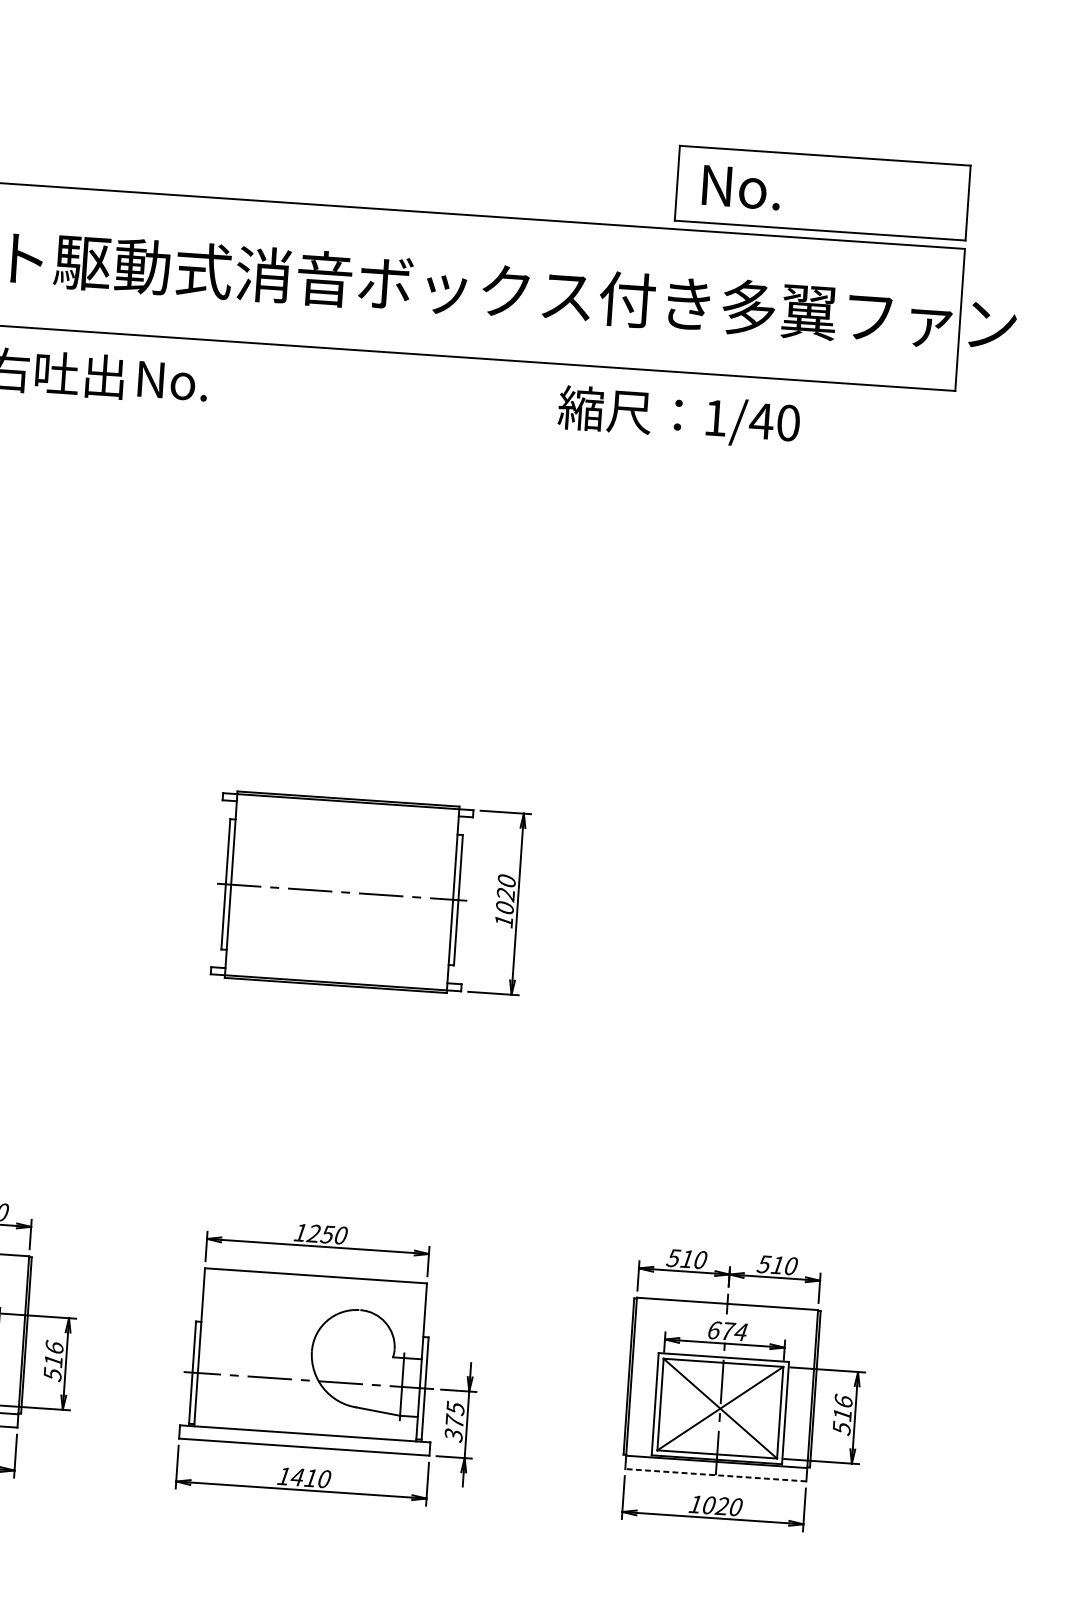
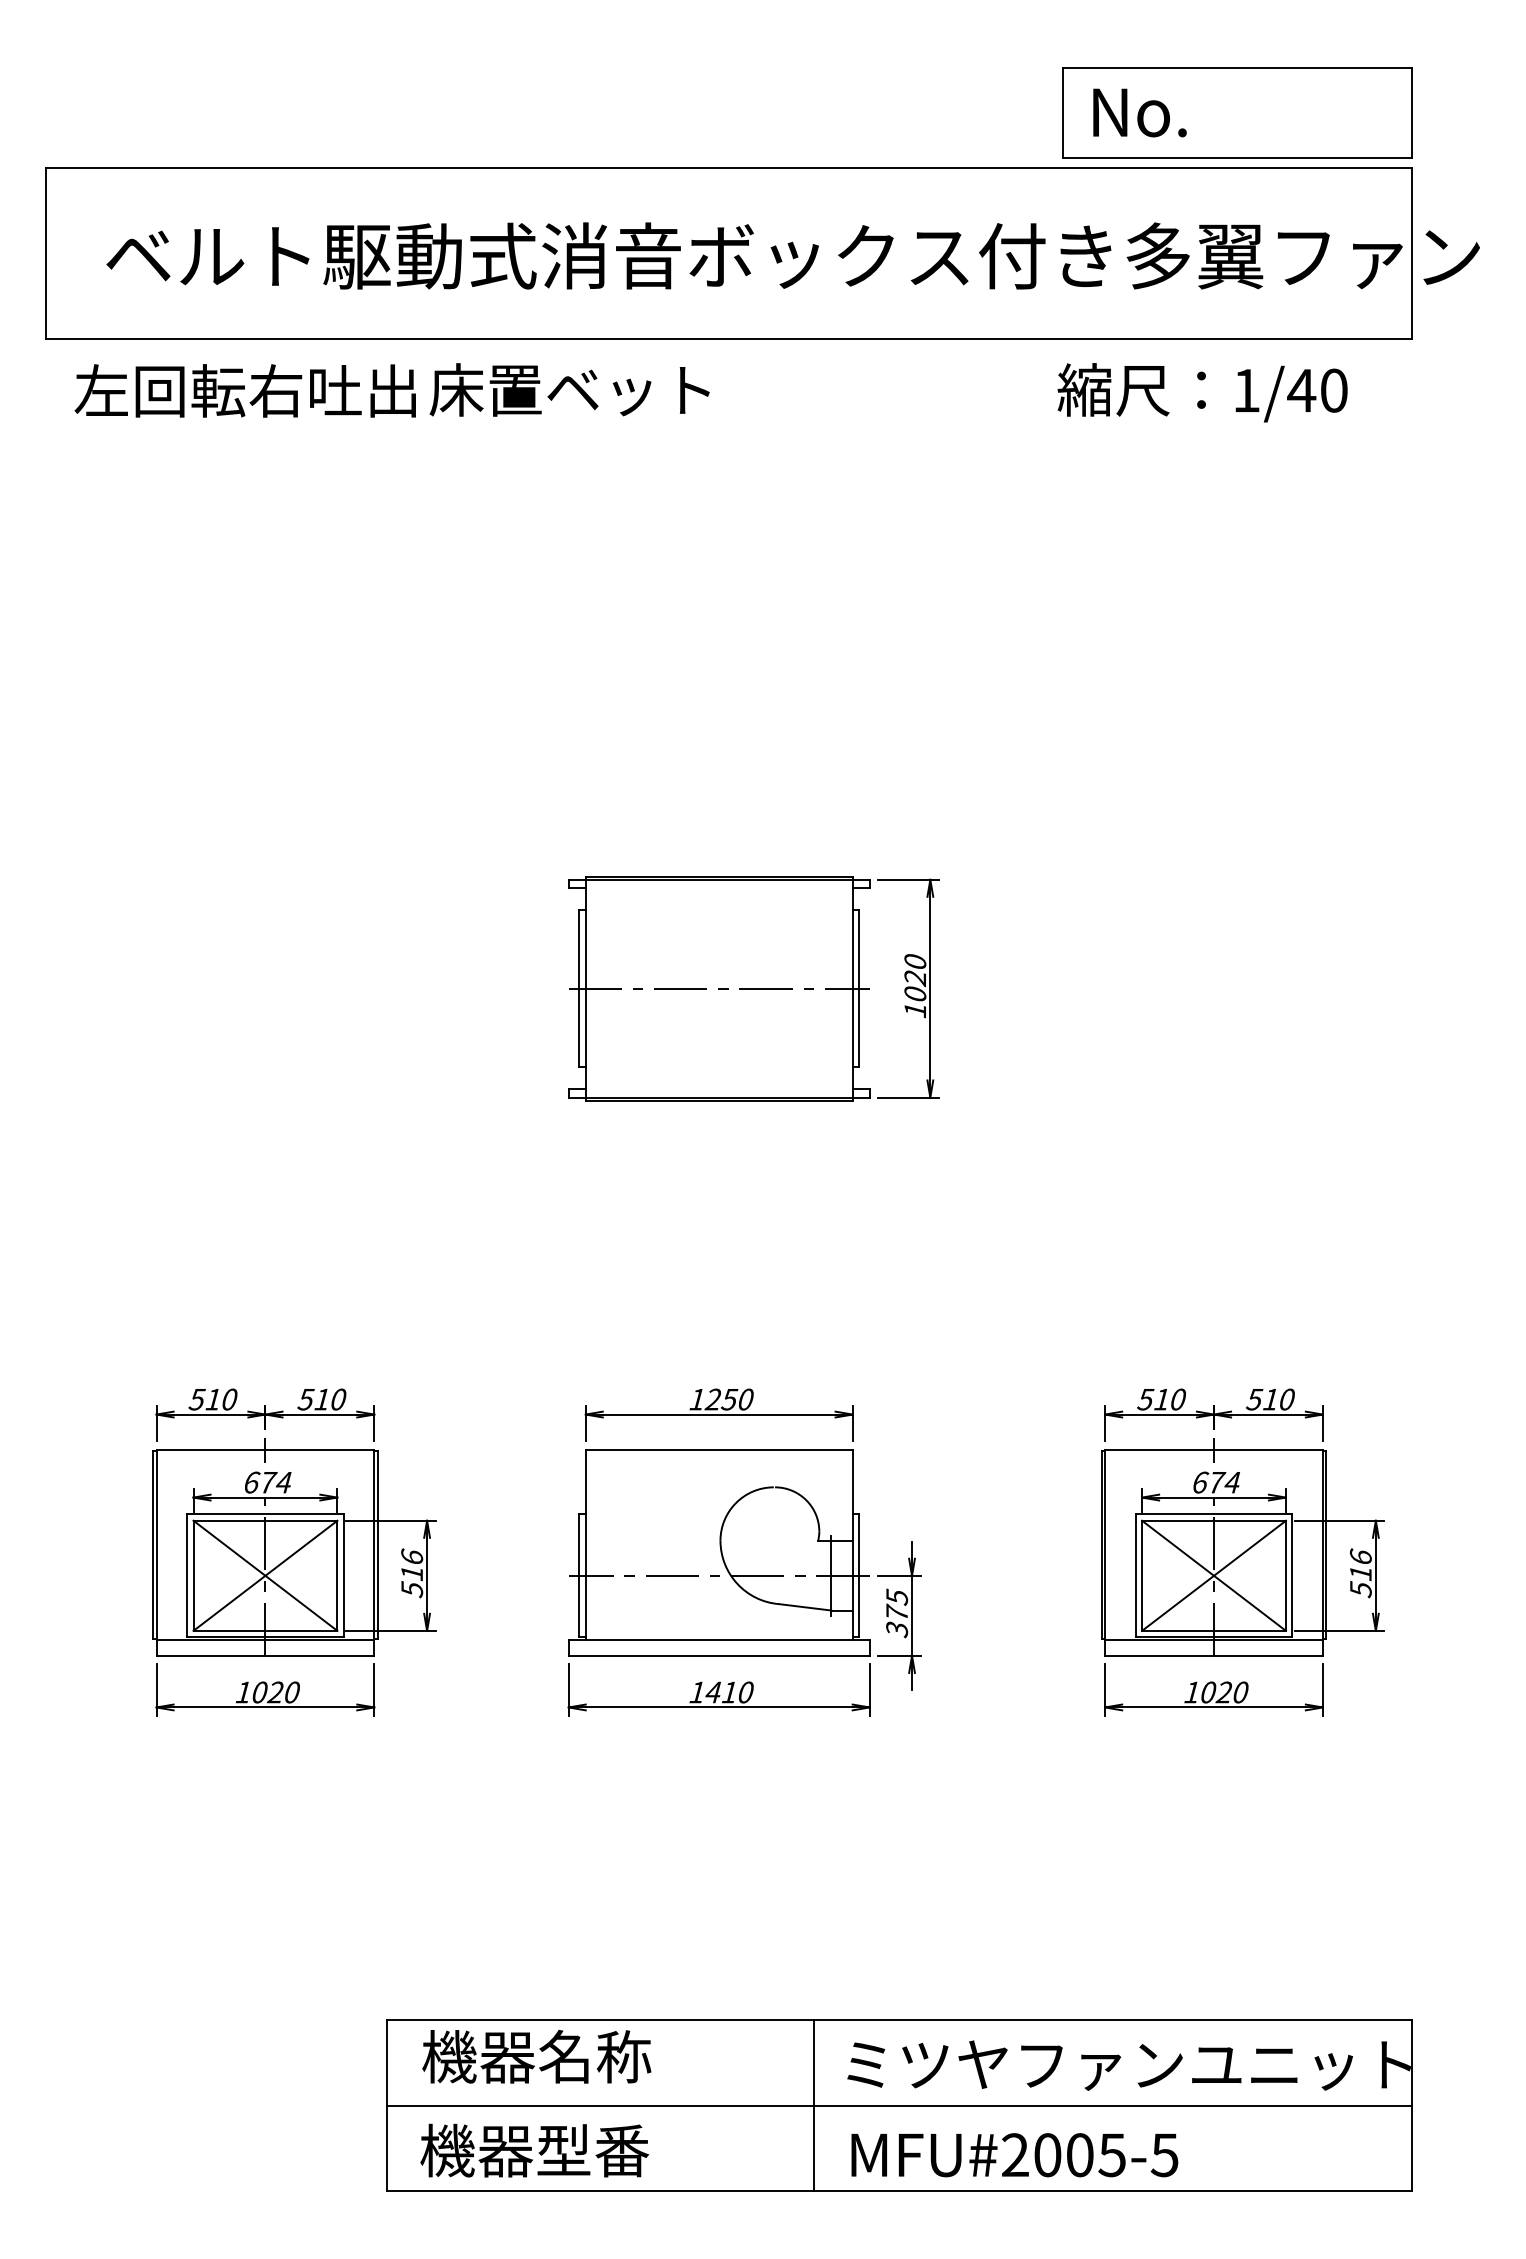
text: (251, 385) -> (569, 389), No. -> 床置ベット
text: (678, 417) -> (1202, 392), moved
line: (716, 1474) -> (1214, 1655), dashed -> solid

